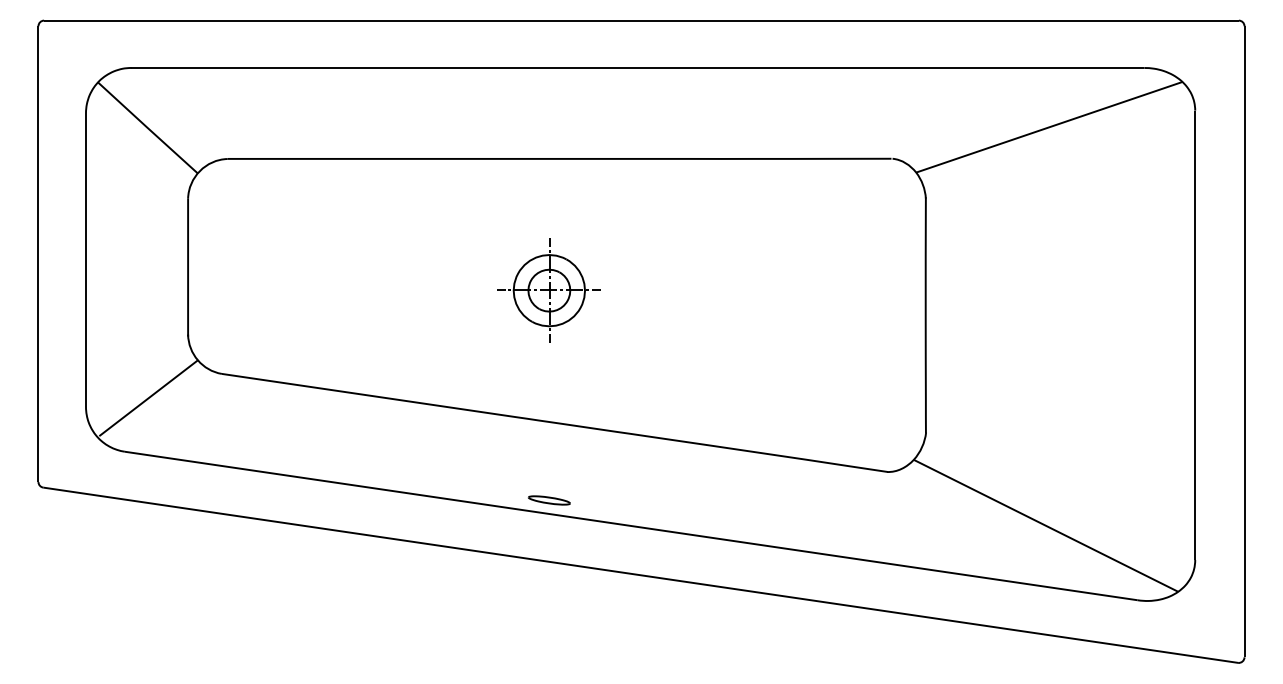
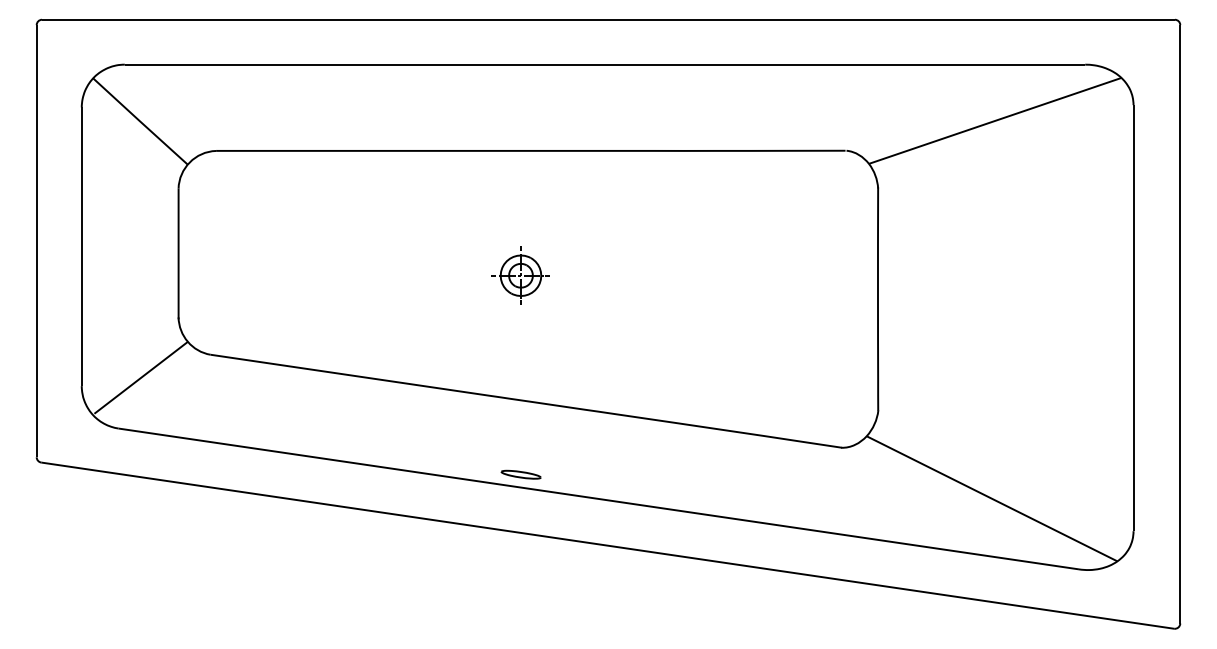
part: (548, 290) -> (520, 275), size x0.6

